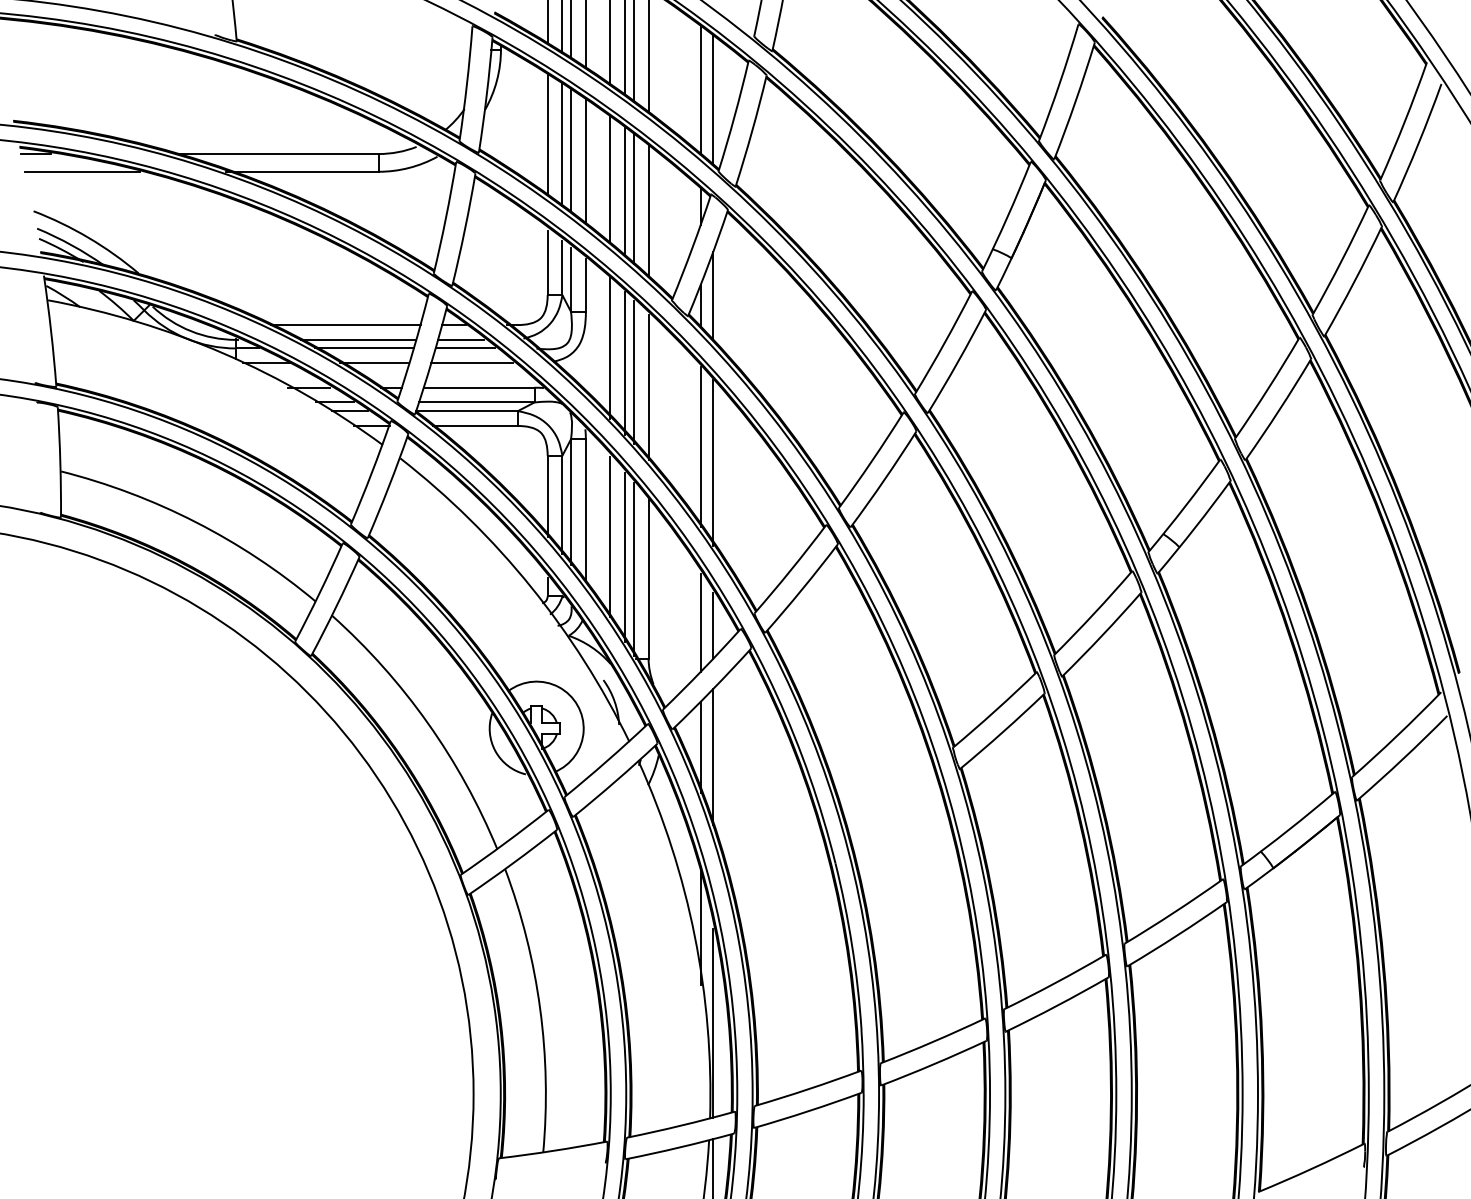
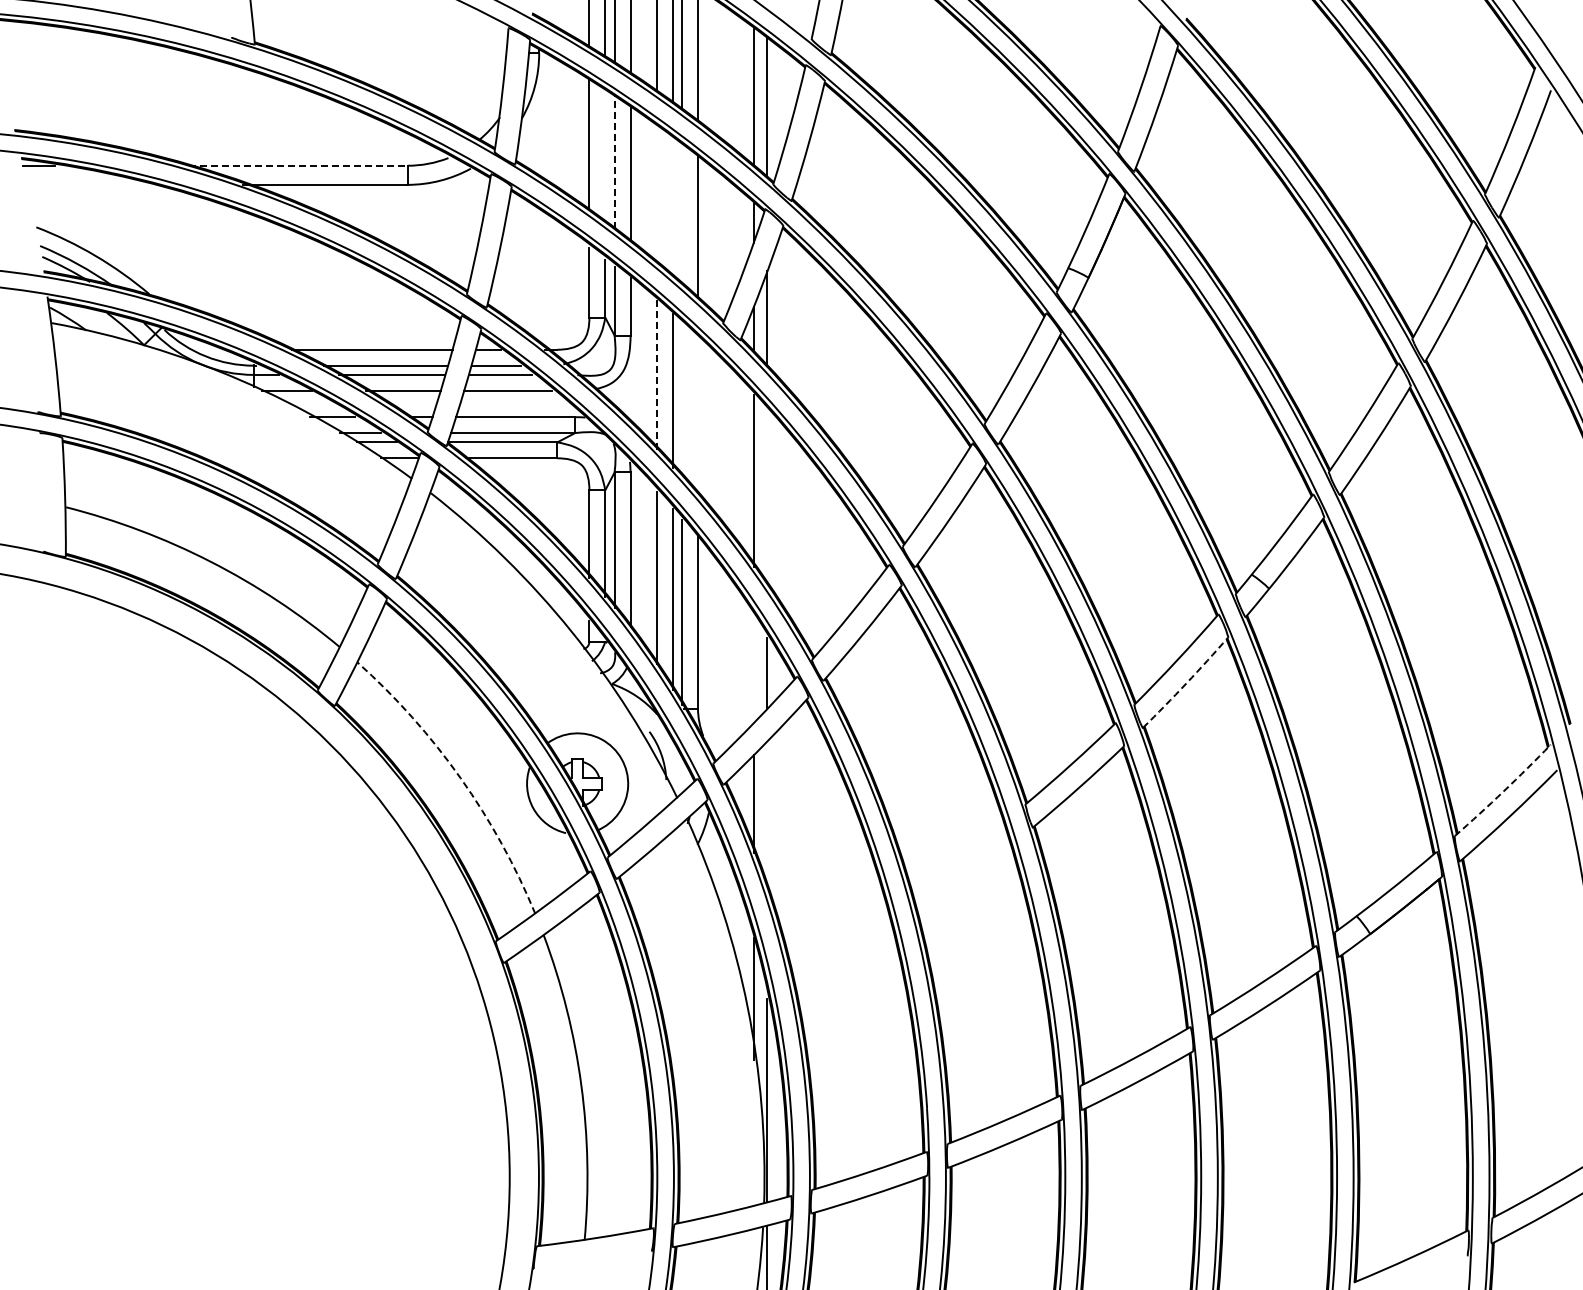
line: (562, 144) -> (605, 155), removed
line: (570, 150) -> (614, 161), solid -> dashed
line: (277, 153) -> (298, 165), solid -> dashed
line: (82, 171) -> (88, 184), removed
line: (610, 179) -> (656, 193), removed
line: (624, 191) -> (672, 206), removed
line: (634, 198) -> (682, 213), removed
line: (610, 347) -> (656, 373), solid -> dashed
line: (634, 372) -> (682, 400), removed
line: (649, 387) -> (698, 416), removed
line: (713, 462) -> (767, 497), removed
line: (700, 623) -> (753, 670), removed
arc: (1102, 635) -> (1186, 683), solid -> dashed
arc: (427, 723) -> (460, 778), solid -> dashed
arc: (1397, 735) -> (1503, 791), solid -> dashed
line: (713, 757) -> (767, 814), removed

